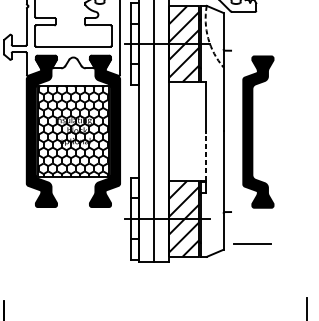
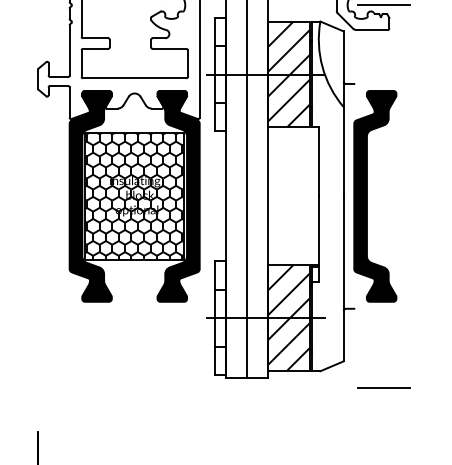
arc: (208, 38) -> (322, 66), dashed -> solid
part: (252, 132) -> (367, 196), moved
line: (206, 155) -> (319, 230), dashed -> solid
line: (252, 244) -> (383, 387), moved

